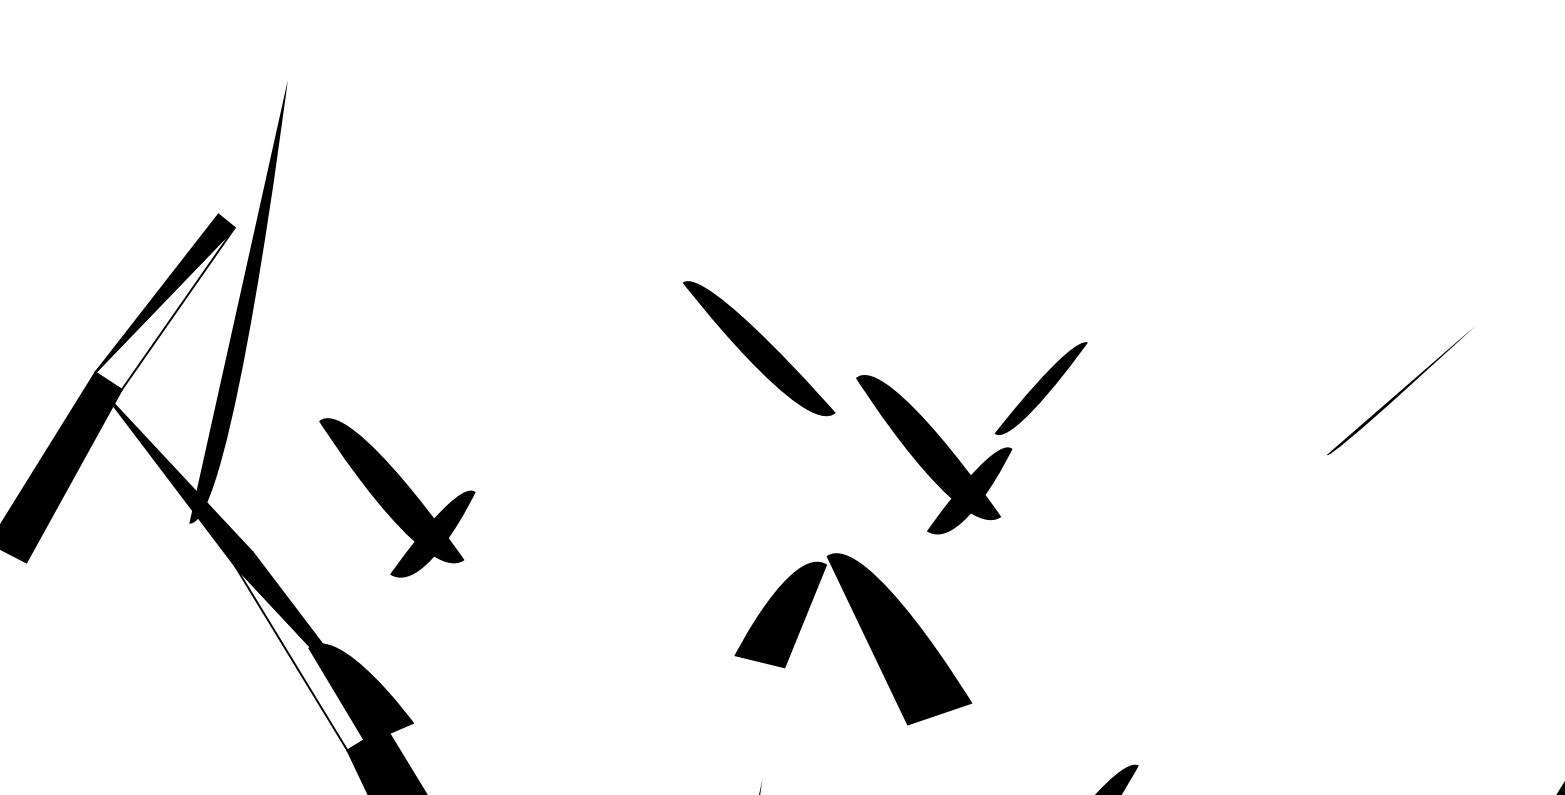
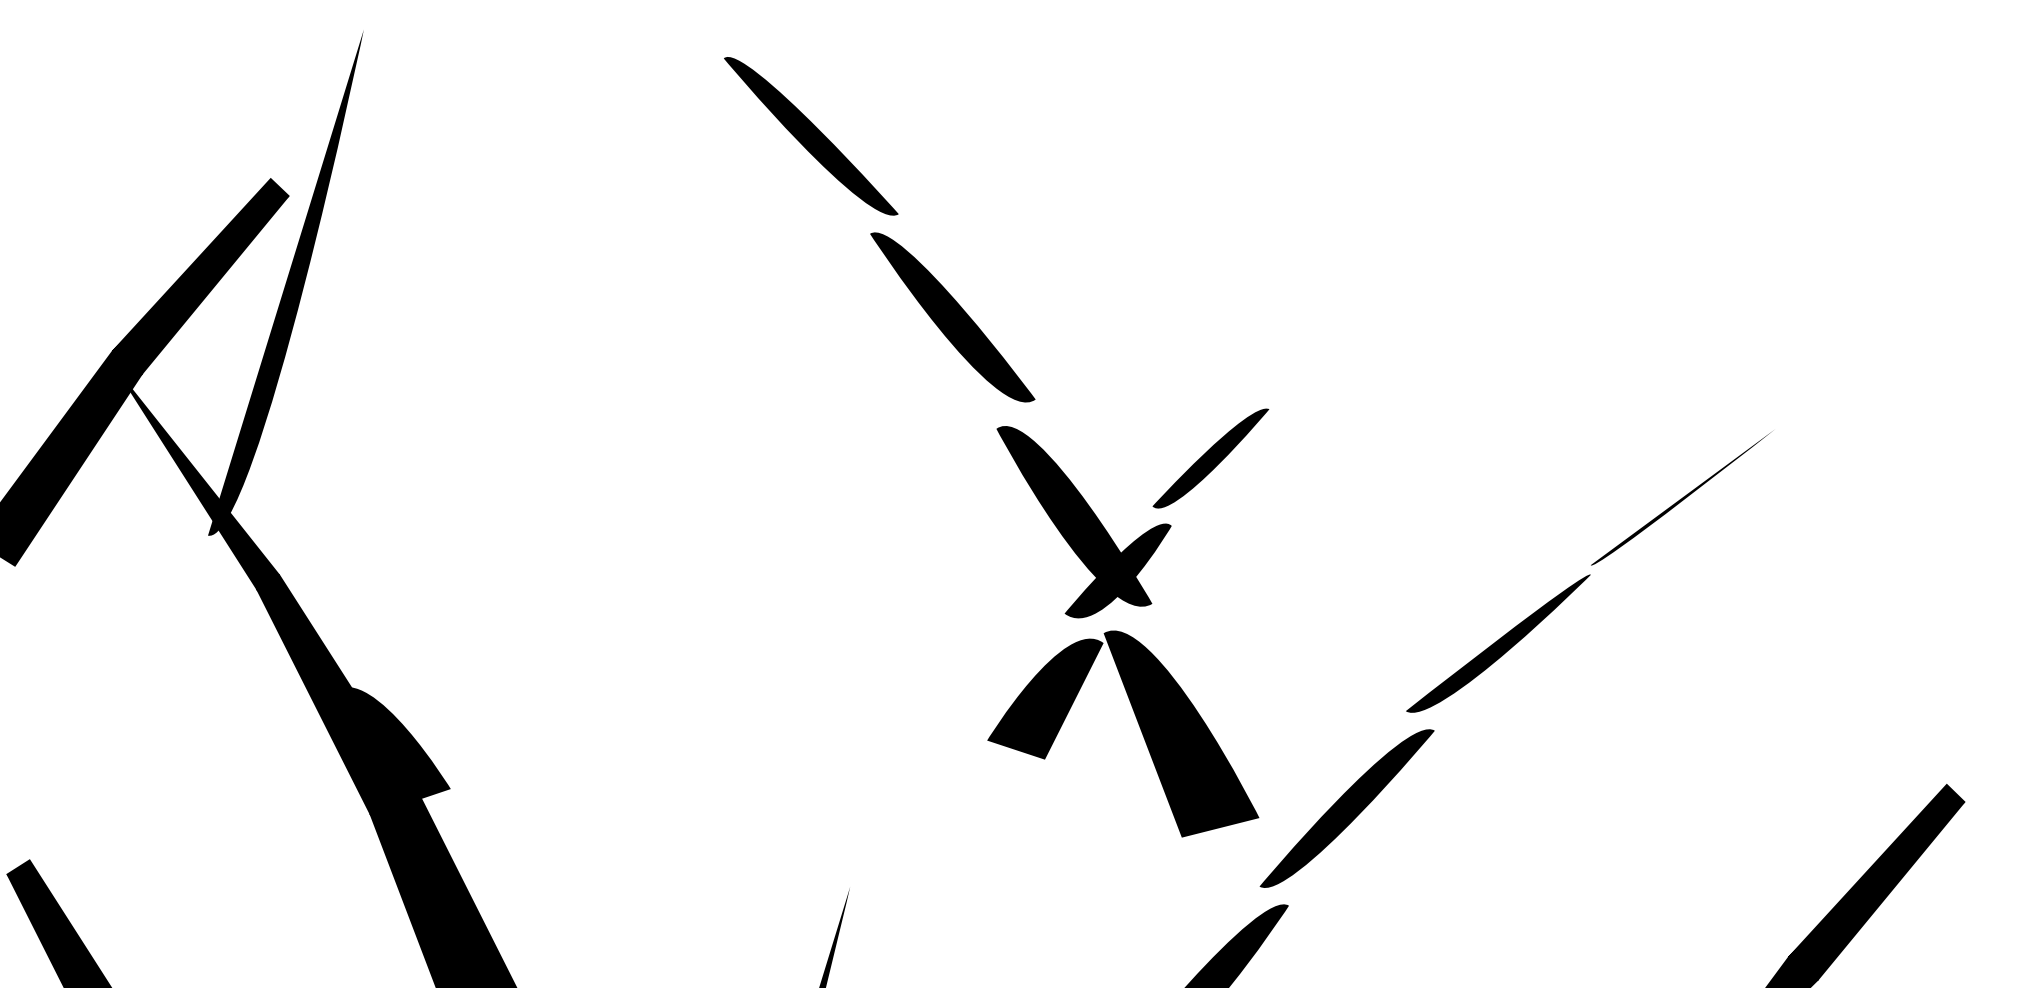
part: (677, 140) -> (811, 136), added
fill: (165, 309) -> (200, 284), added
part: (758, 348) -> (952, 317), moved
part: (1400, 390) -> (1682, 497), moved
part: (399, 495) -> (455, 522), removed
fill: (1298, 527) -> (1497, 643), added
part: (863, 634) -> (1139, 727), moved
fill: (311, 656) -> (337, 701), added
fill: (1181, 678) -> (1346, 808), added

